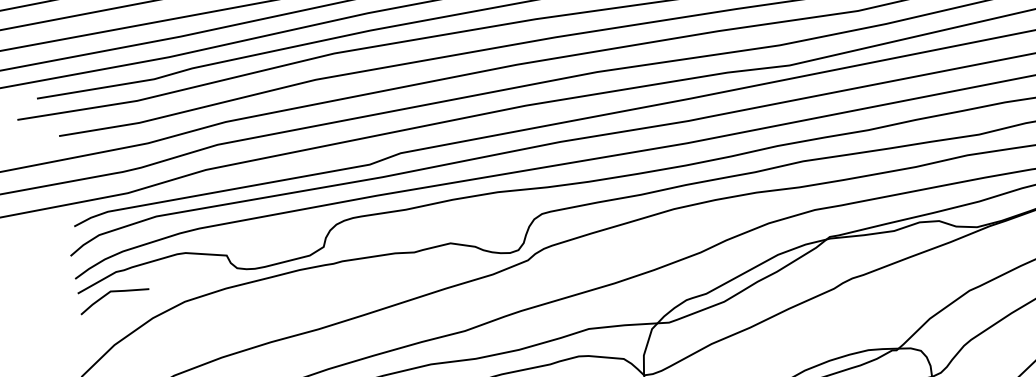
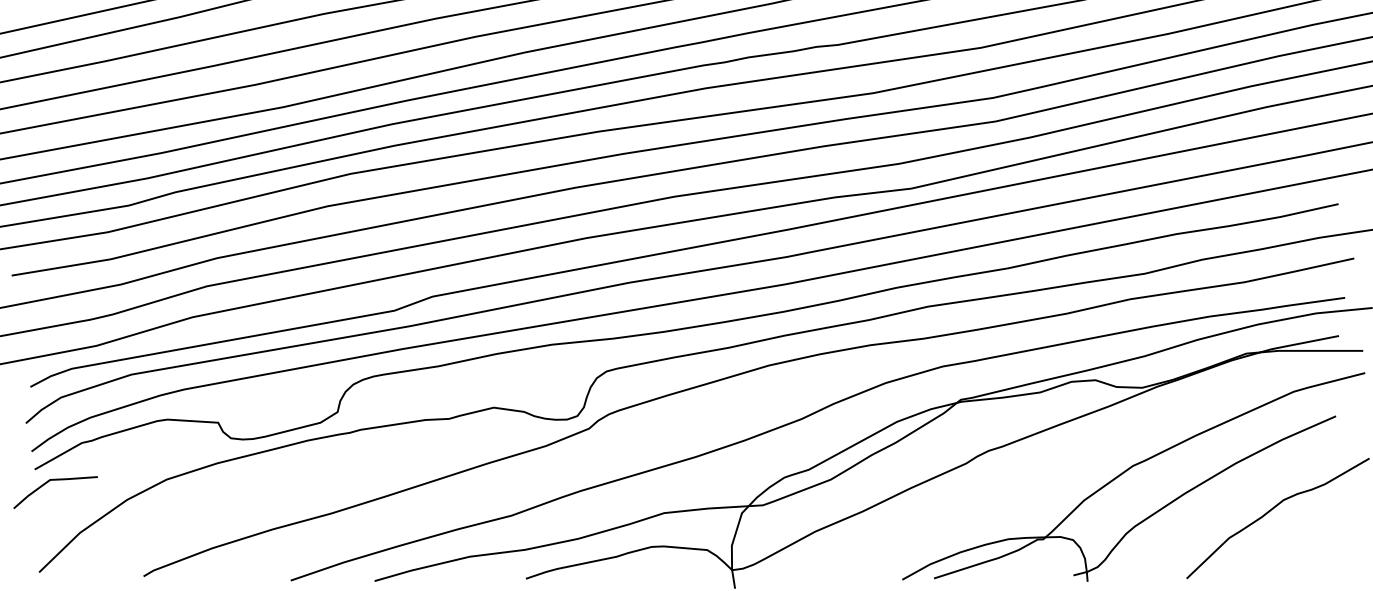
curve: (114, 291) -> (55, 480), moved

